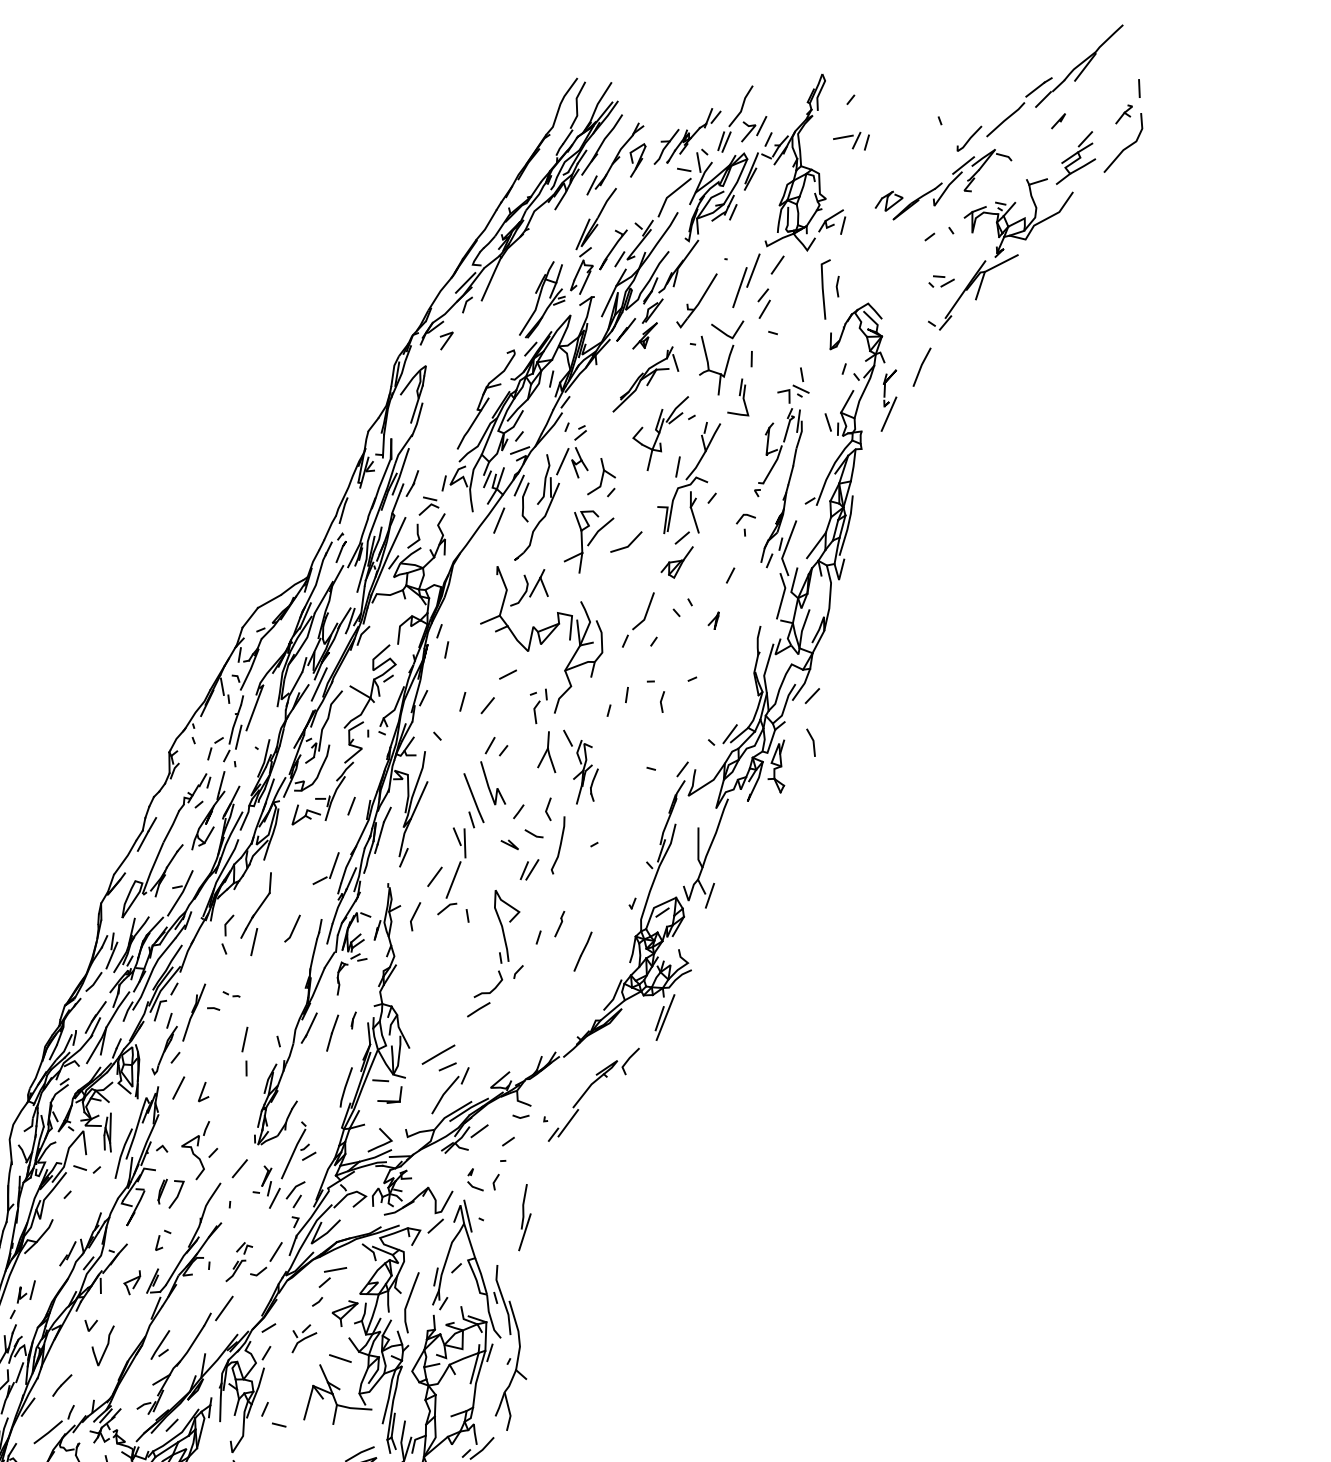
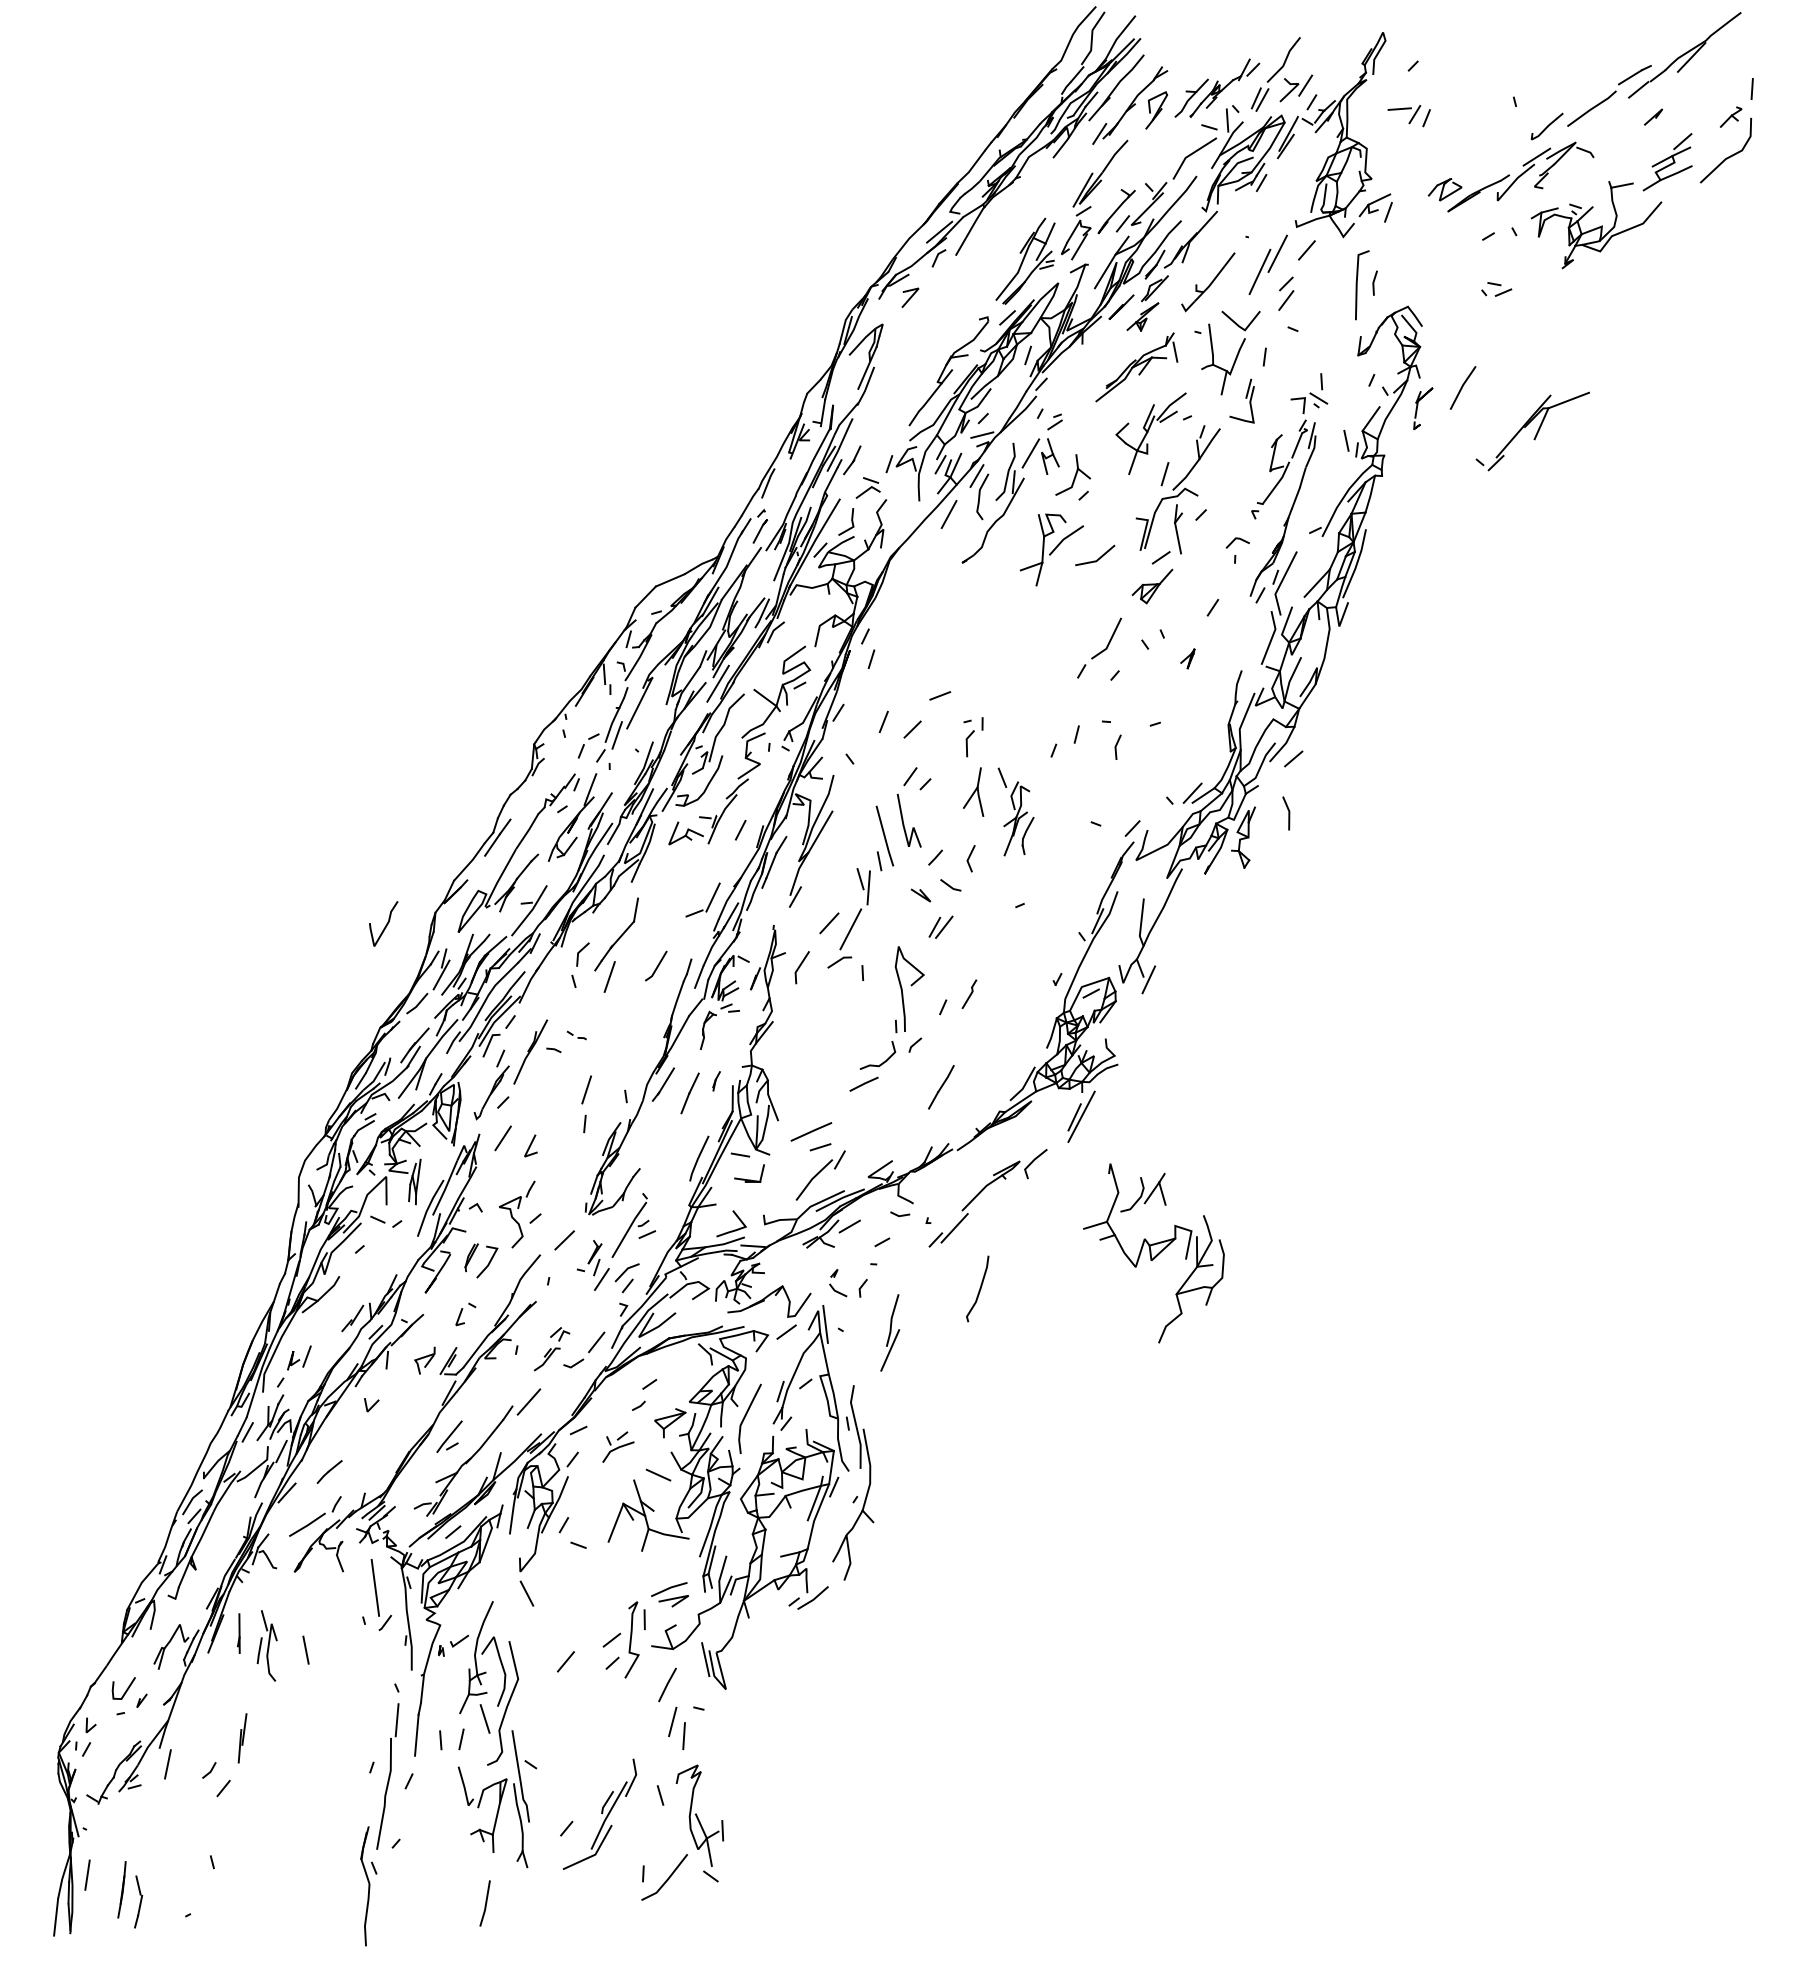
part: (973, 293) -> (1532, 431), moved
line: (888, 413) -> (1418, 438), removed
part: (542, 638) -> (1153, 1253), moved
curve: (559, 844) -> (979, 1288), moved
line: (583, 951) -> (941, 1087), moved
line: (335, 1269) -> (663, 1370), removed
curve: (105, 1347) -> (385, 925), moved

